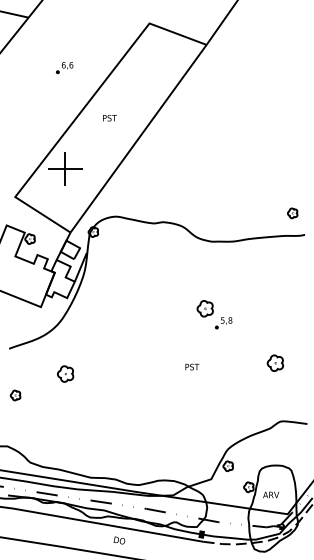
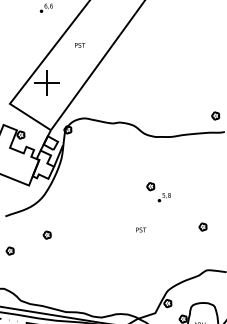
part: (204, 308) -> (150, 186), size x0.62
part: (275, 362) -> (202, 226), size x0.62
part: (65, 373) -> (47, 234), size x0.62

